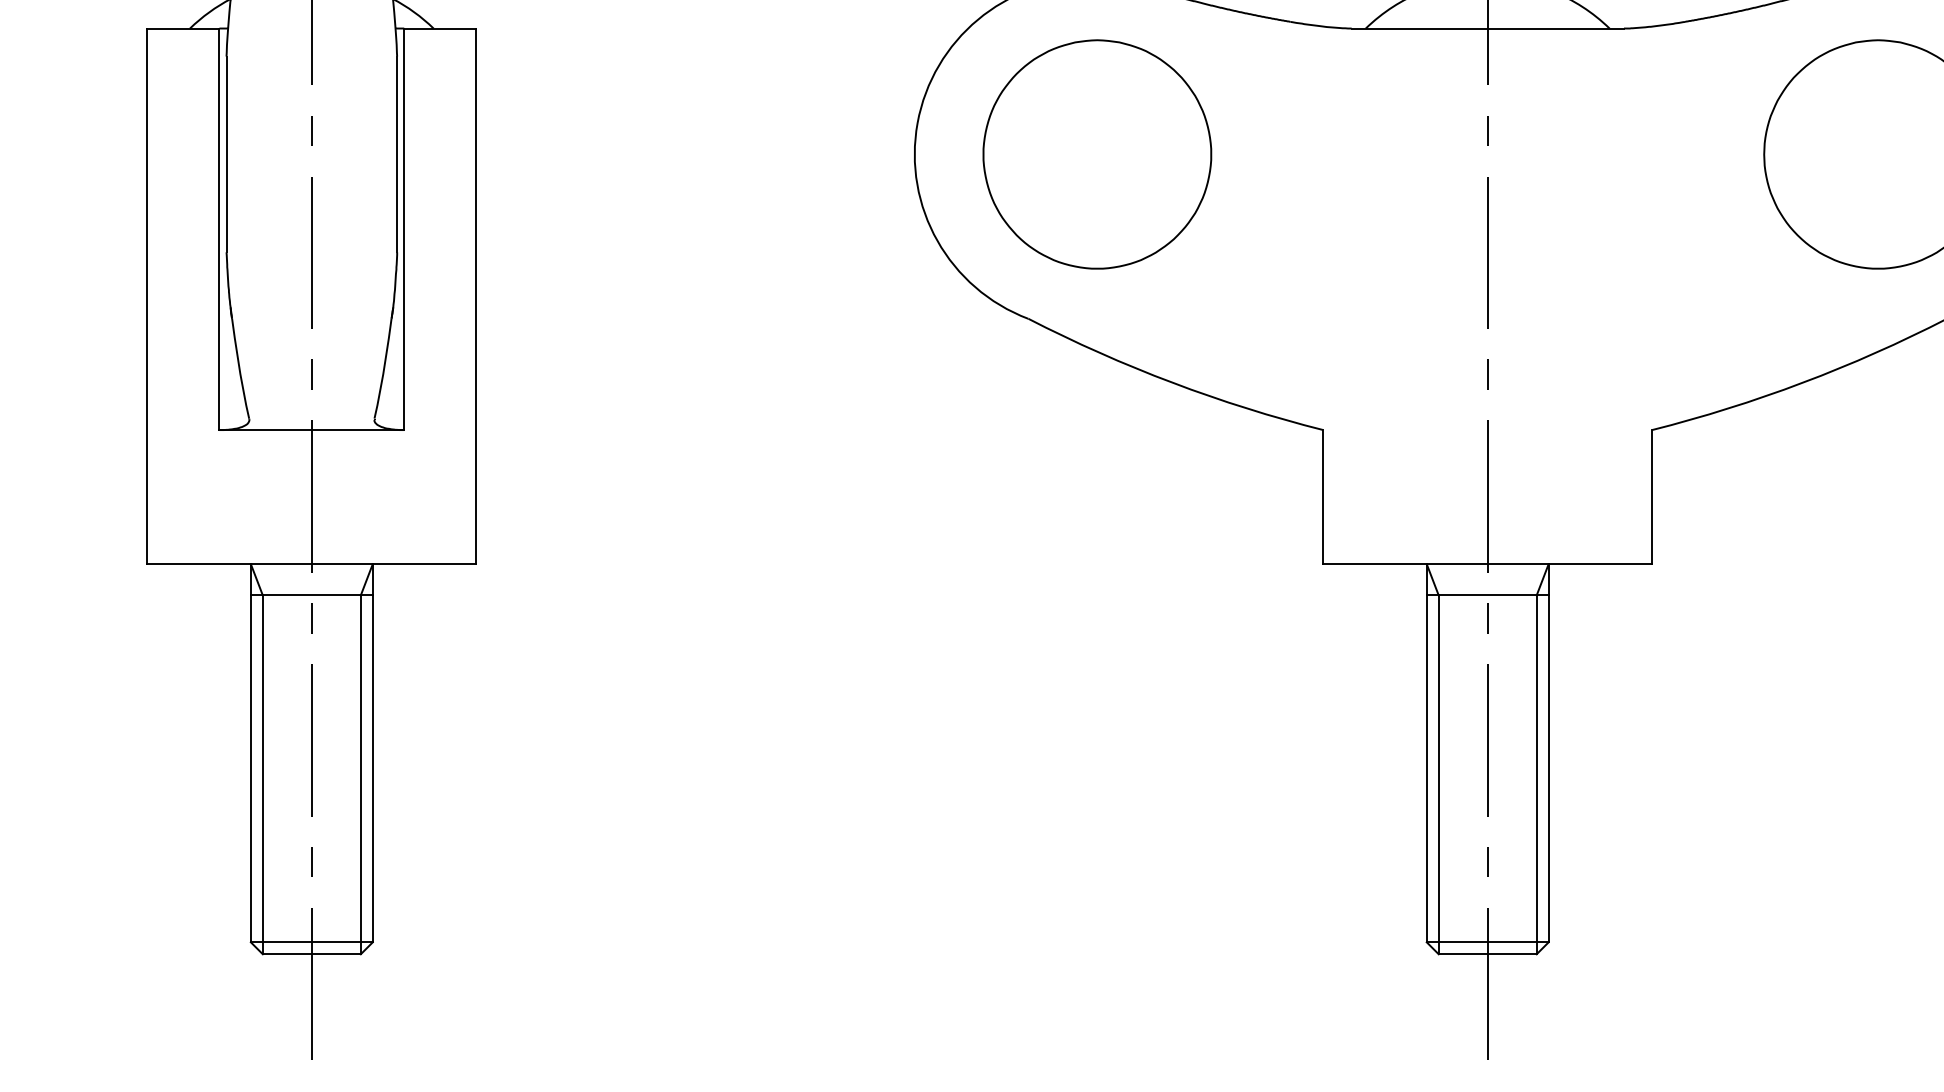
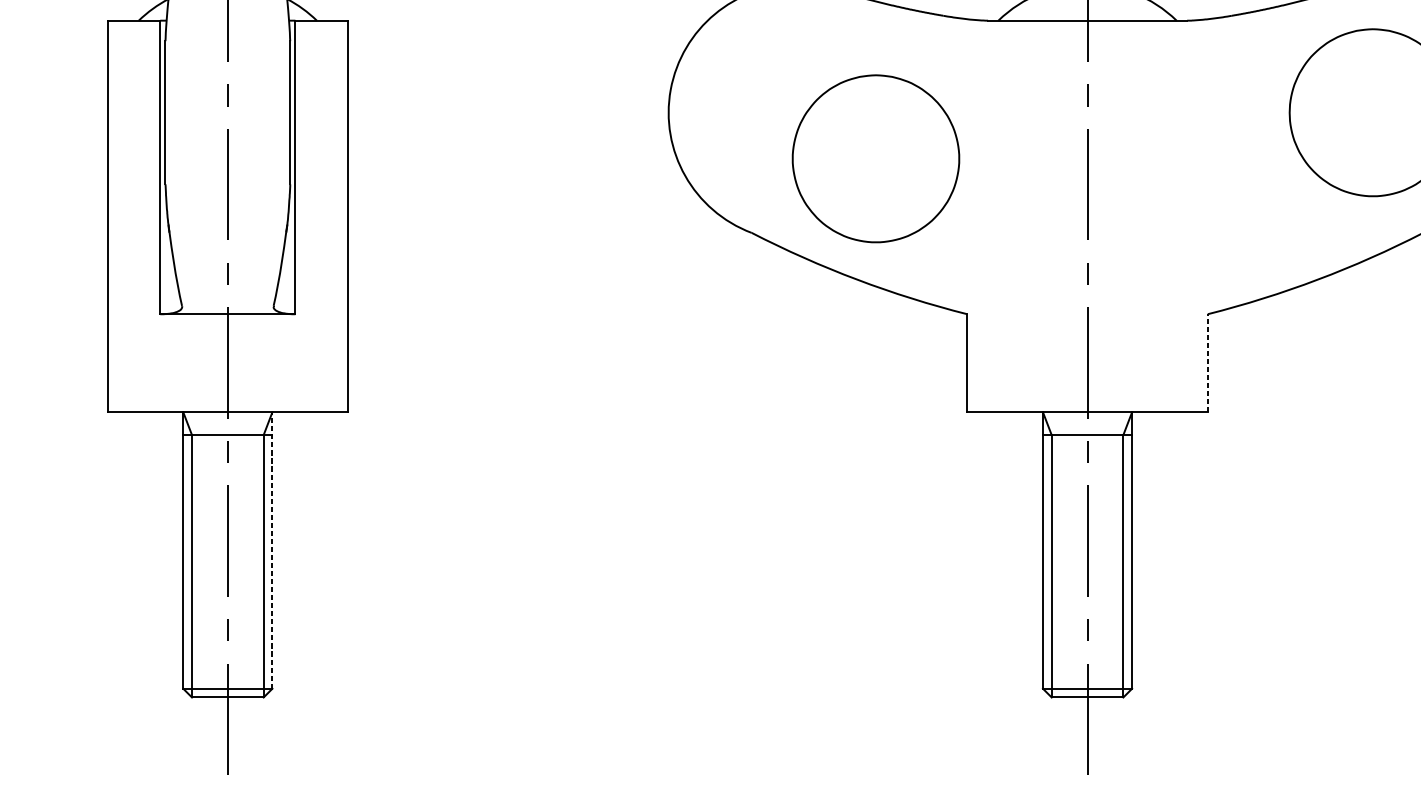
part: (1097, 154) -> (876, 158), moved
line: (1652, 496) -> (1208, 362), solid -> dashed
line: (372, 752) -> (272, 549), solid -> dashed

